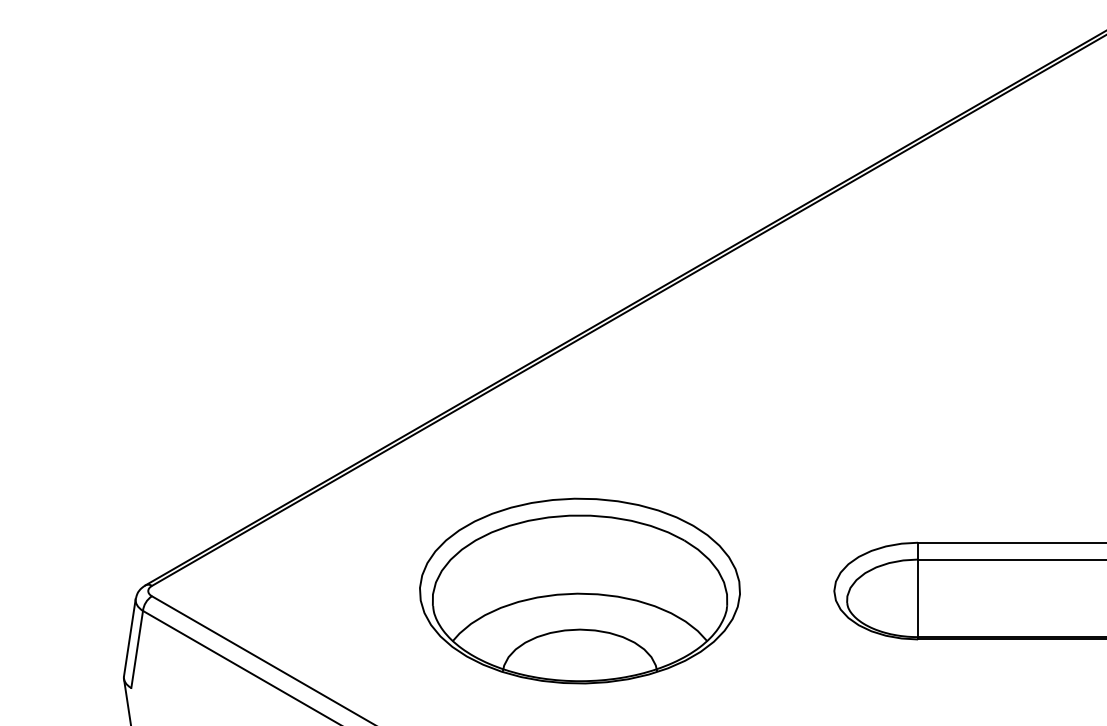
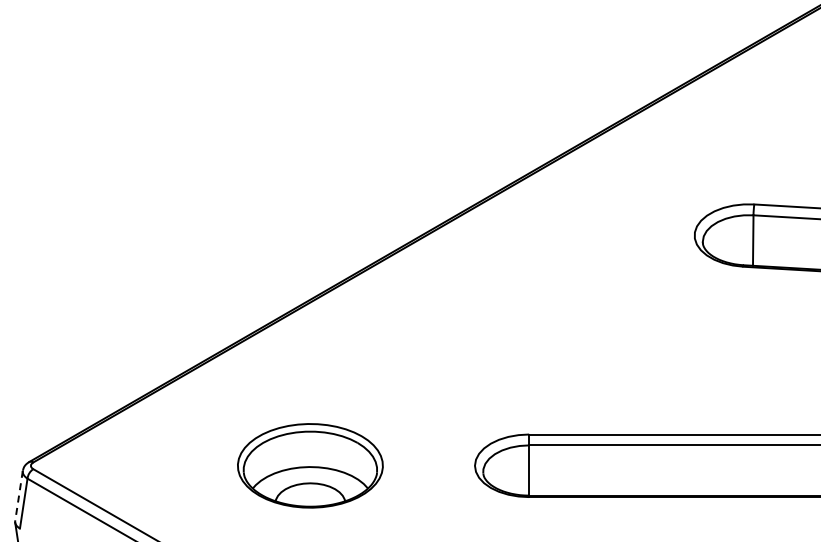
part: (580, 590) -> (310, 465), size x0.7
line: (129, 638) -> (18, 496), solid -> dashed

